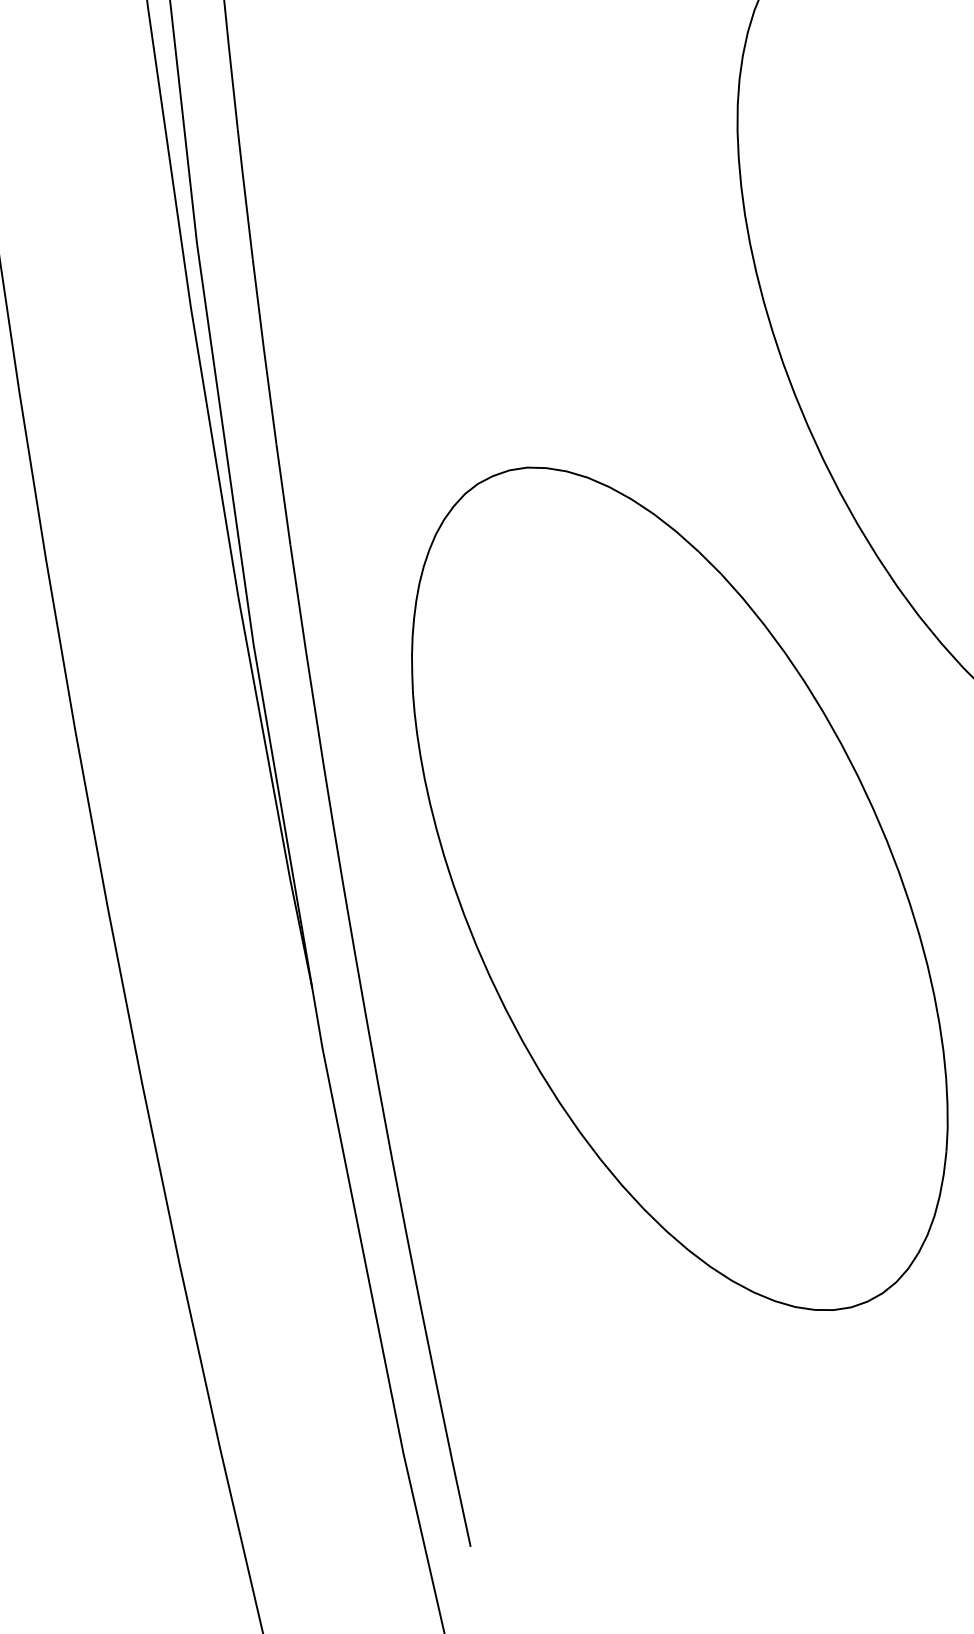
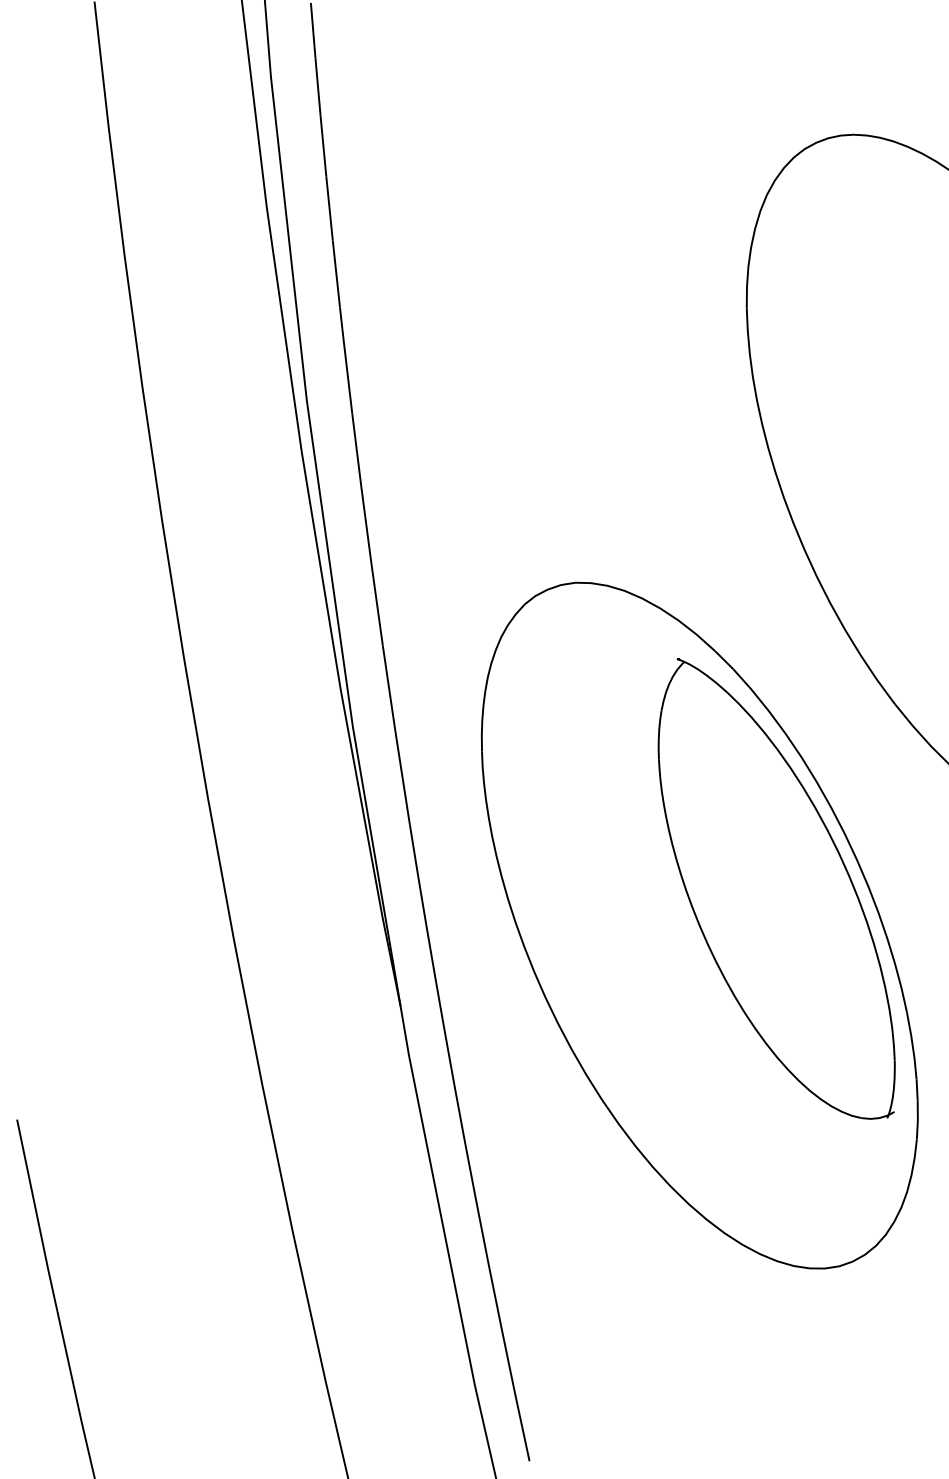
part: (774, 843) -> (776, 888), added

